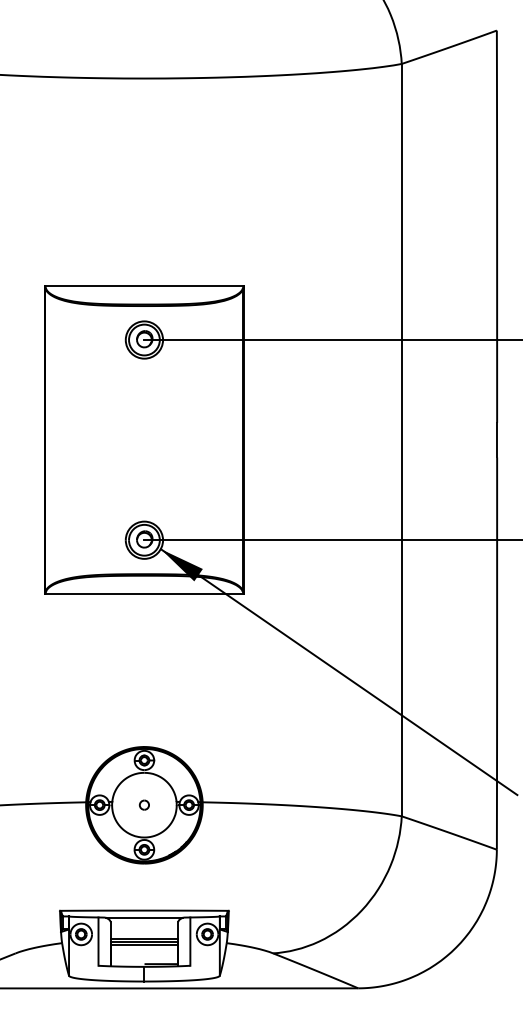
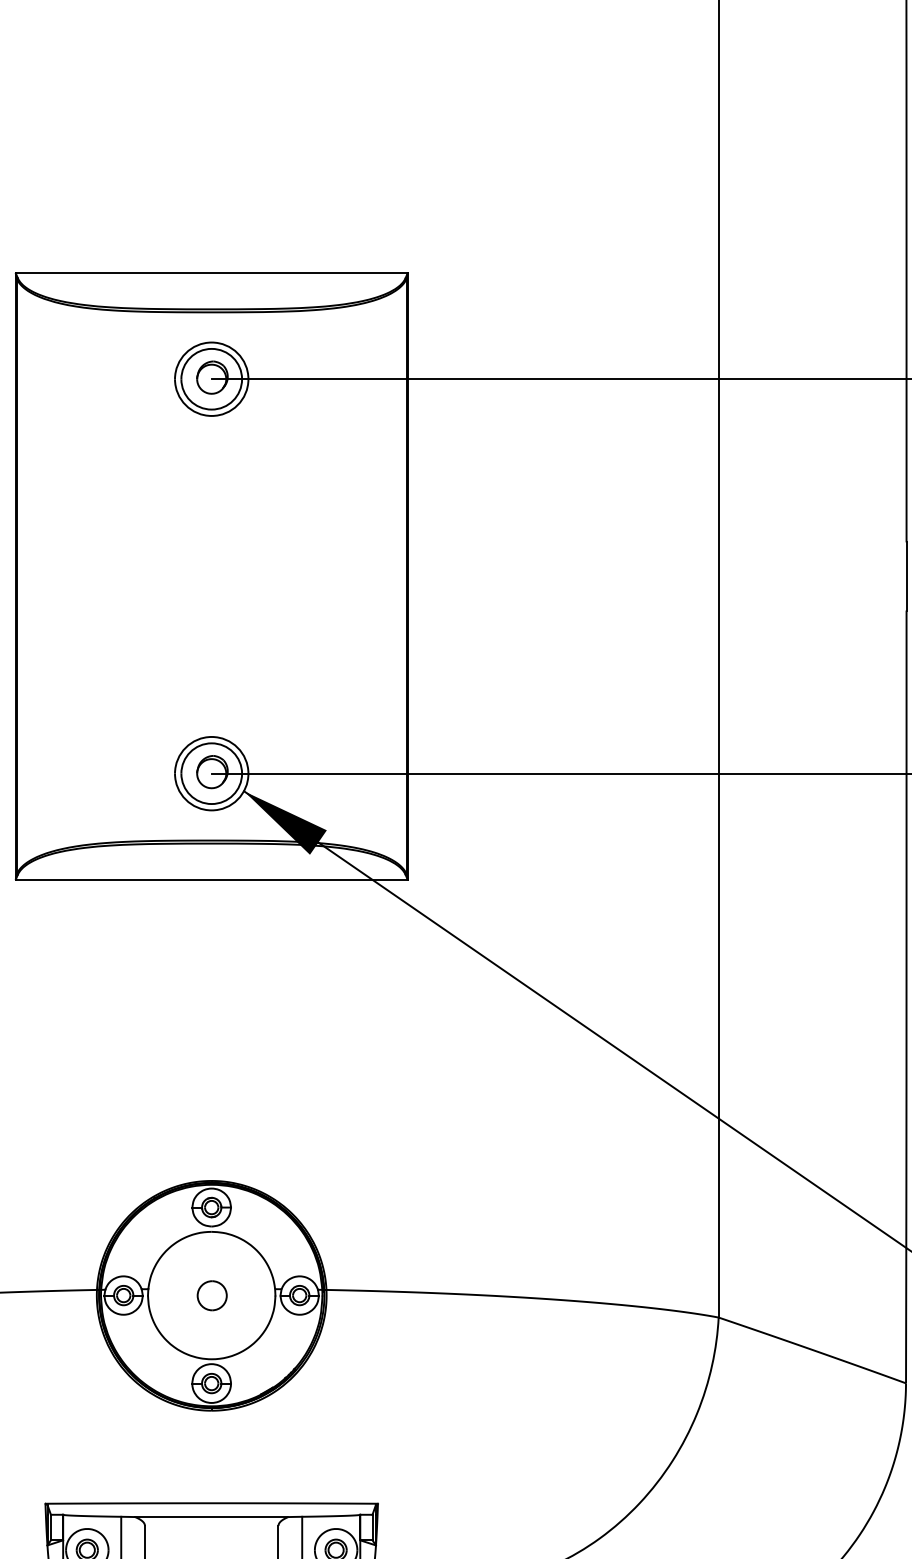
part: (143, 804) -> (209, 1294), size x1.6

